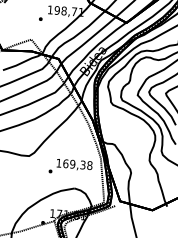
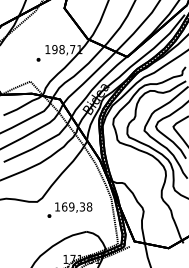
text: (70, 166) -> (69, 209), moved

